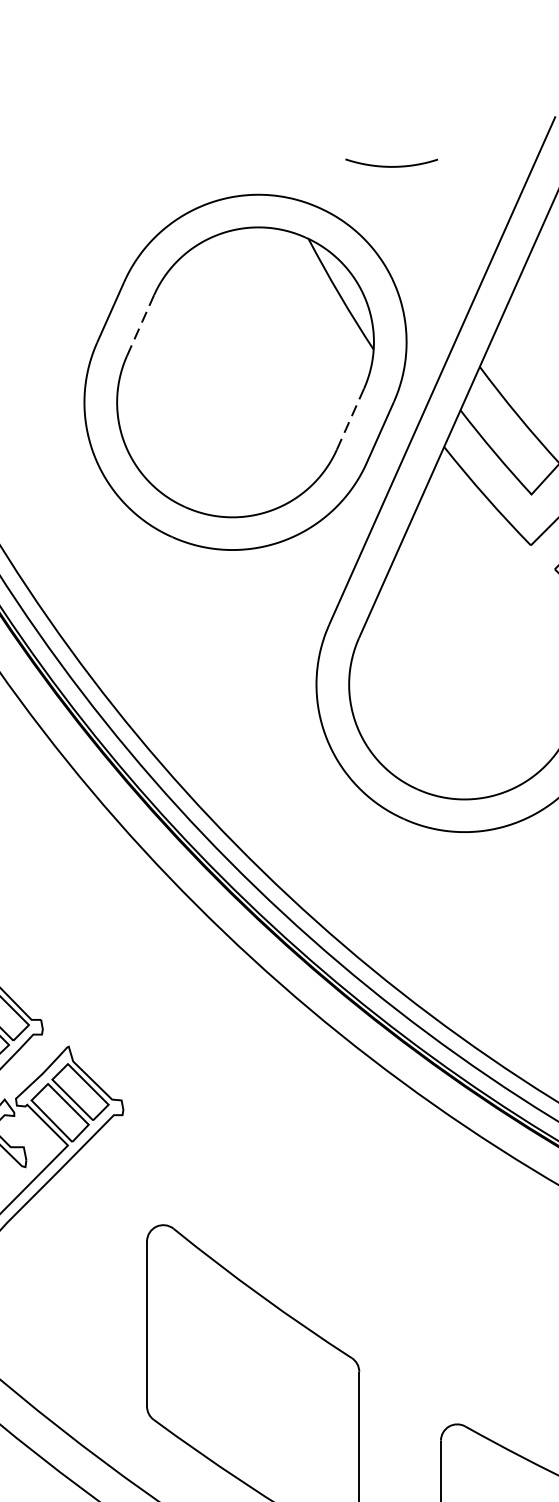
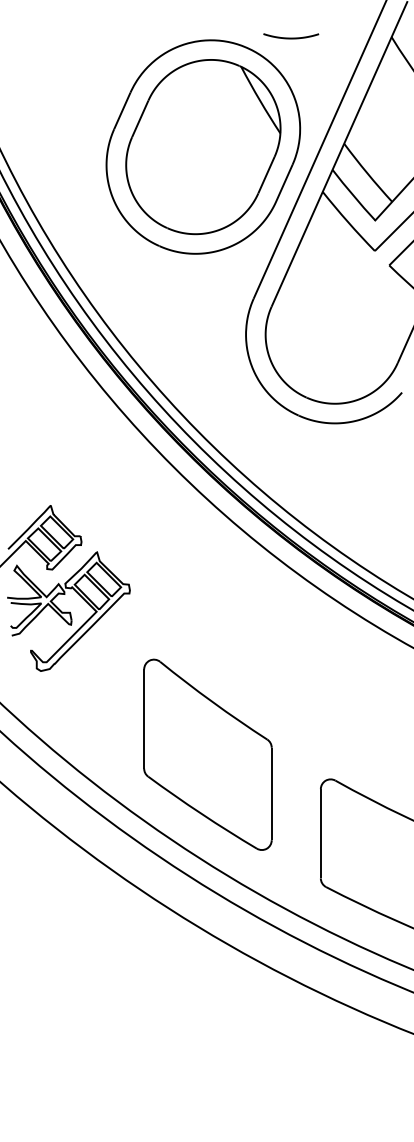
curve: (392, 165) -> (291, 37), moved
line: (140, 324) -> (140, 118), dashed -> solid
line: (350, 419) -> (266, 175), dashed -> solid

